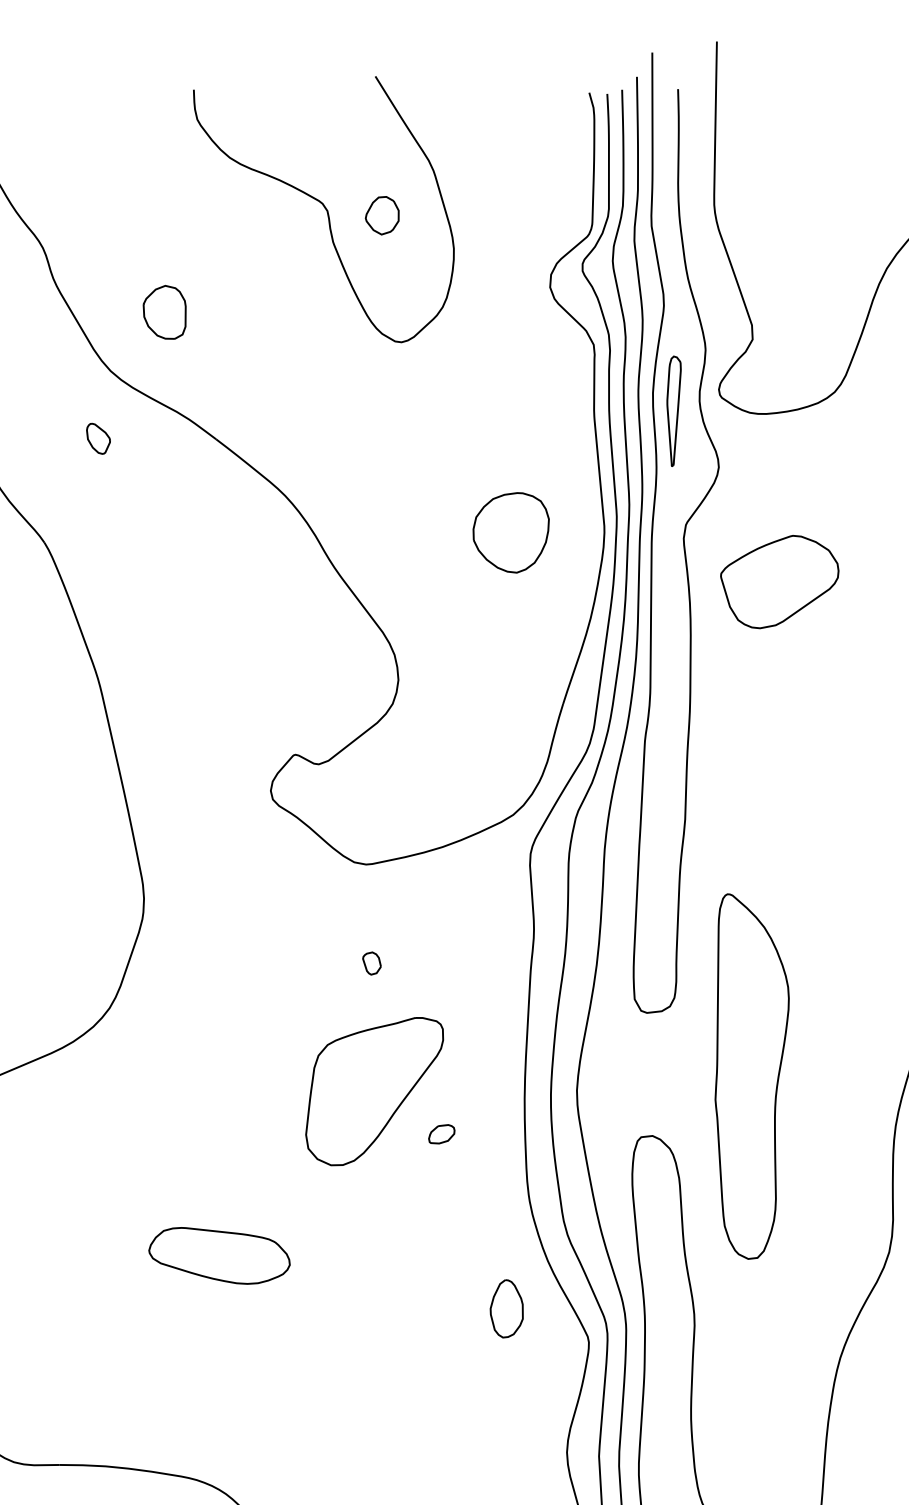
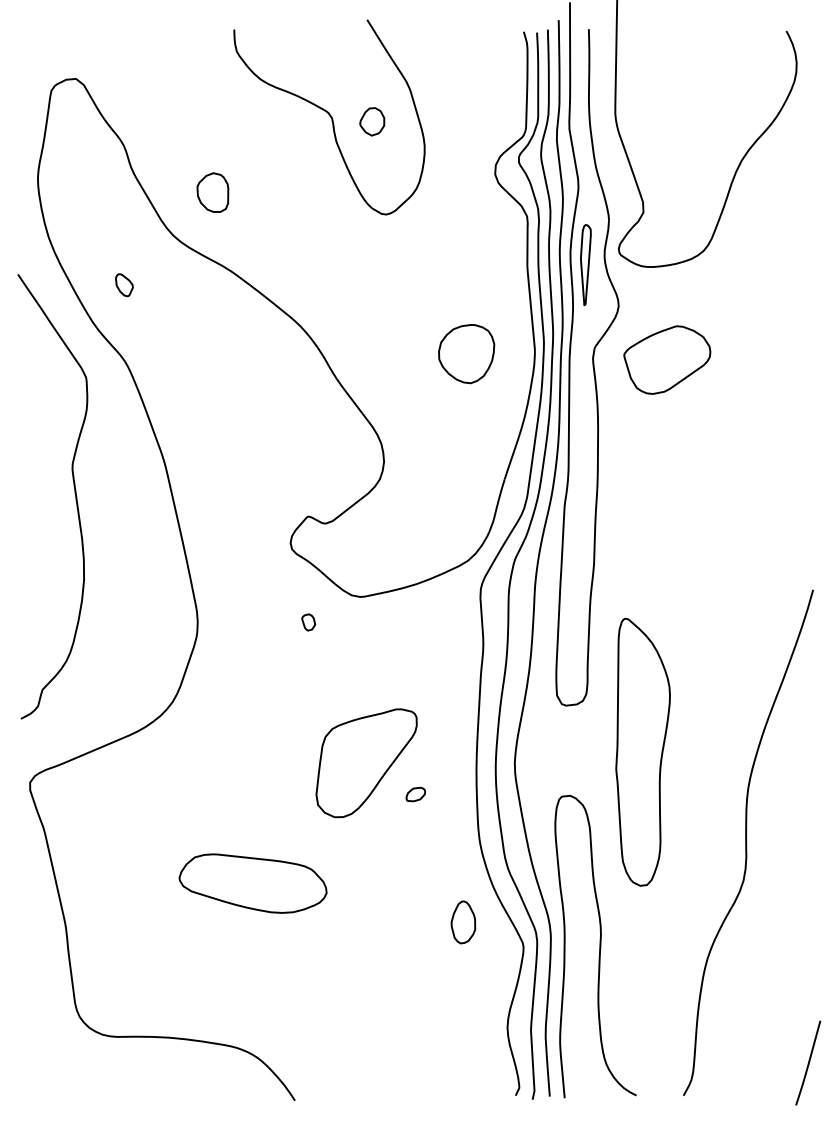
part: (98, 439) -> (124, 285), moved
part: (780, 581) -> (667, 359), moved
part: (371, 963) -> (308, 622), moved
part: (218, 1255) -> (252, 883), size x1.43

